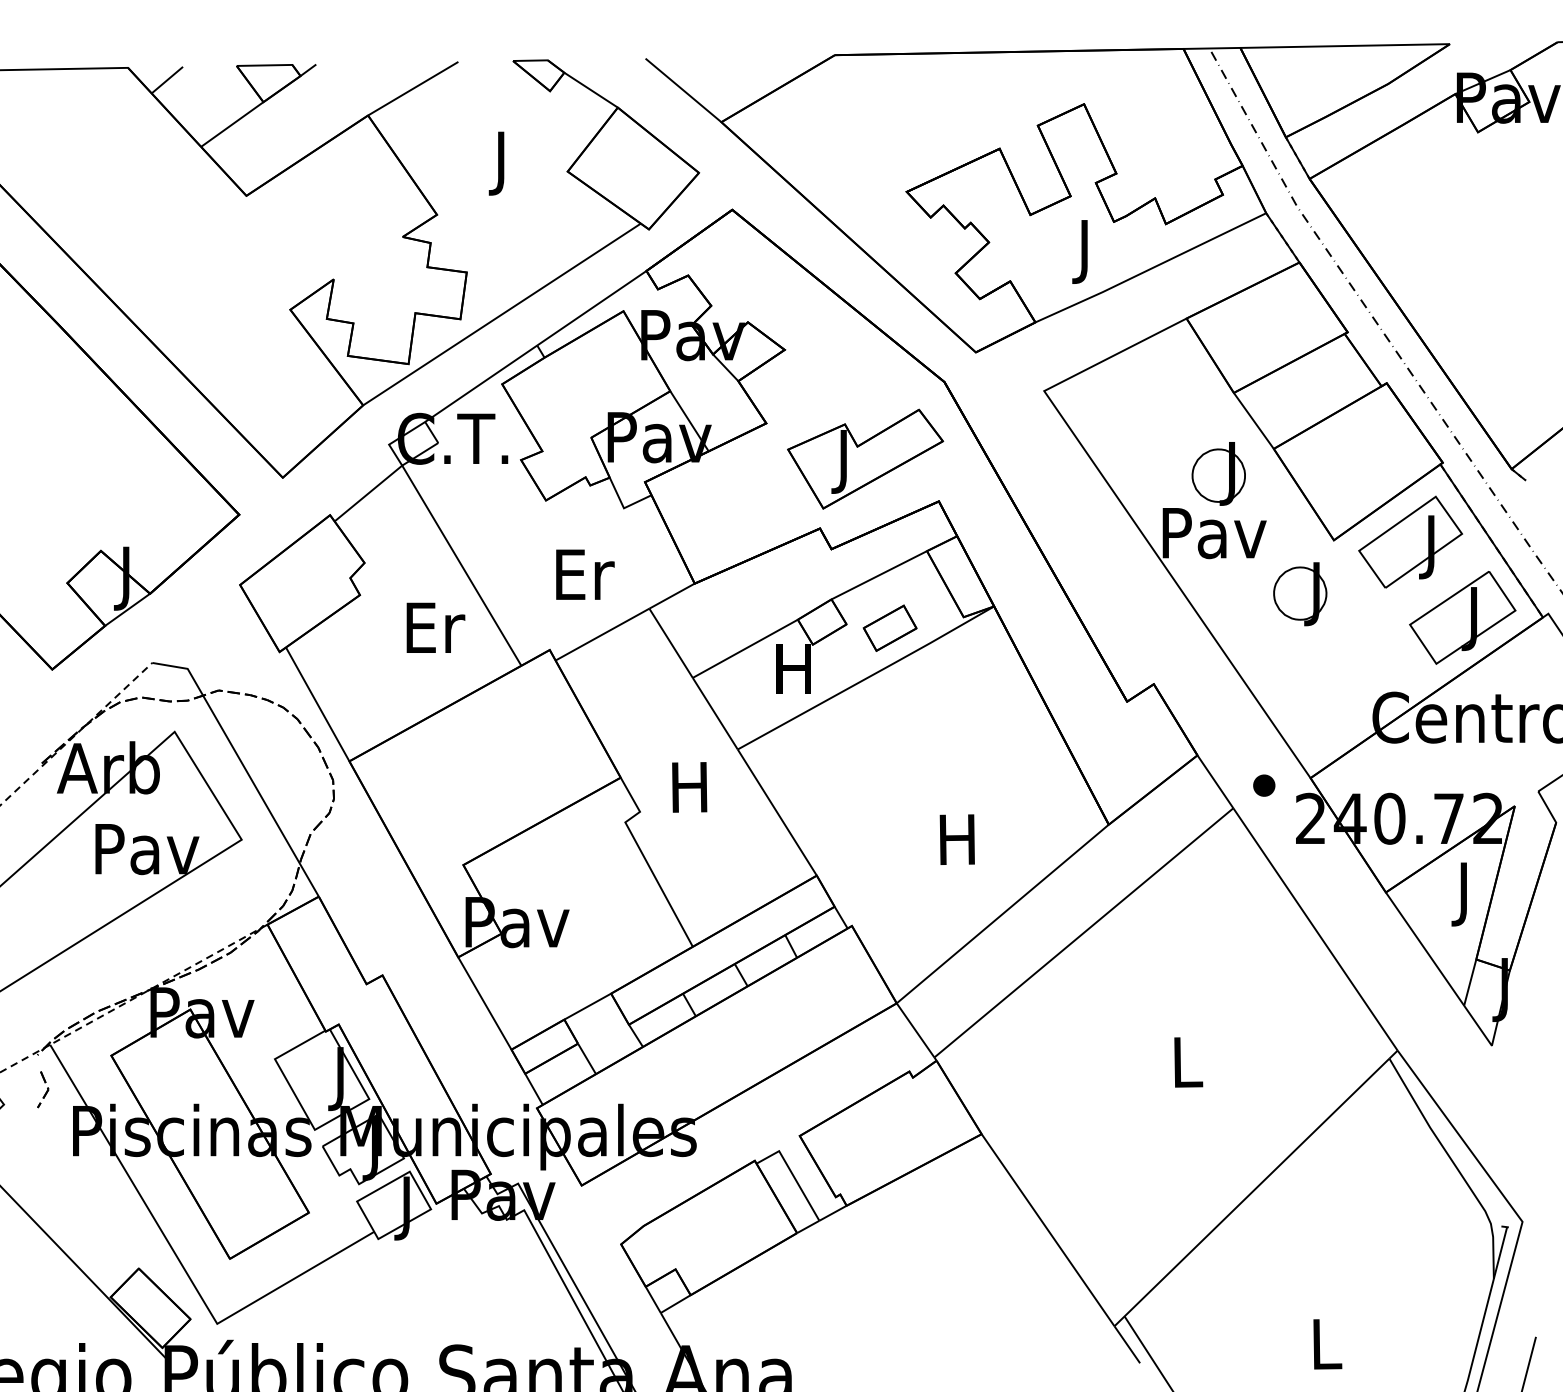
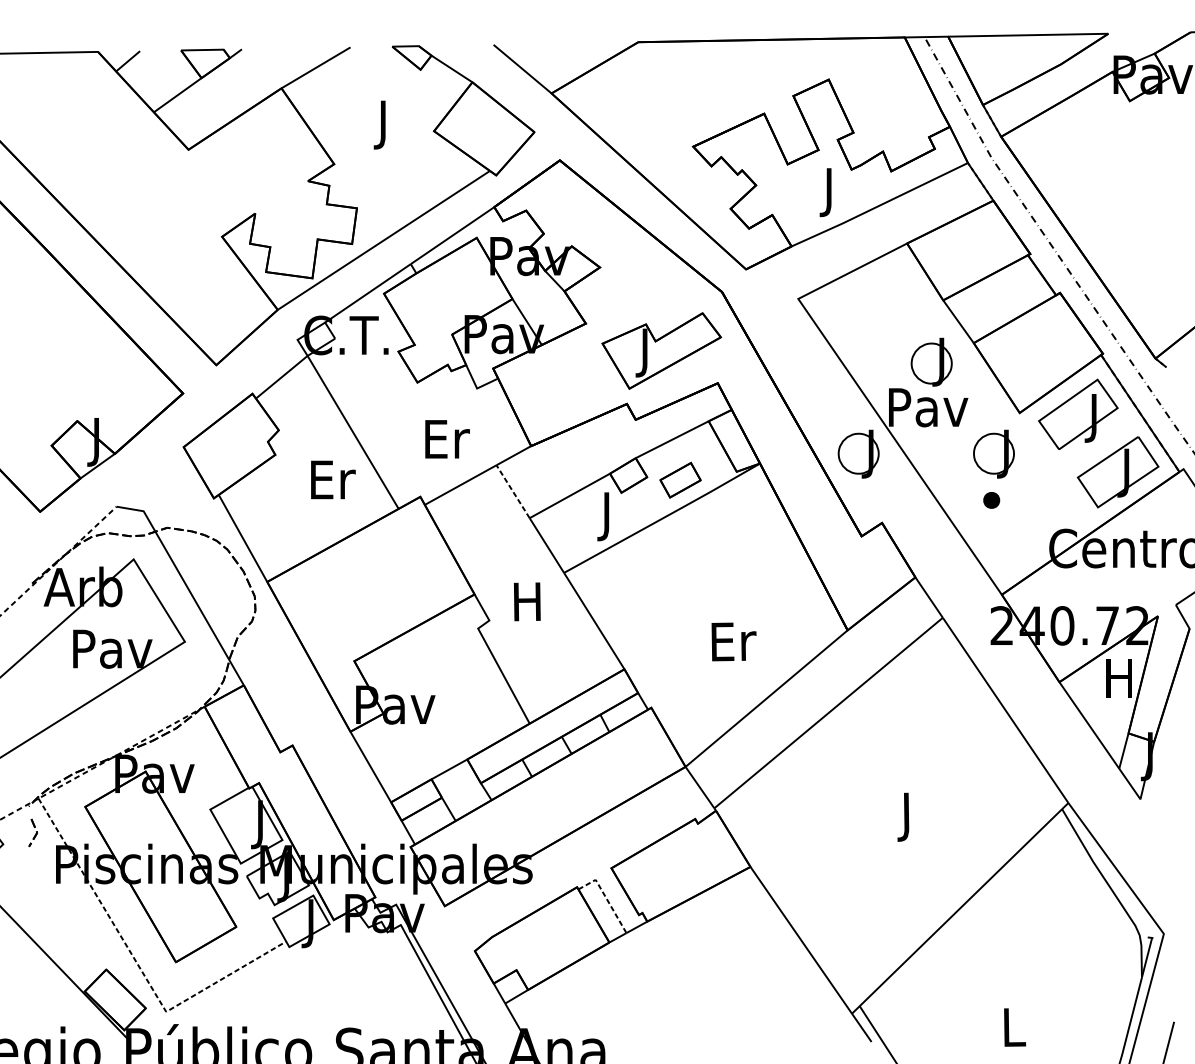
part: (1123, 594) -> (858, 454), added
line: (671, 643) -> (513, 491), solid -> dashed
text: (793, 676) -> (606, 517), H -> J
part: (1264, 785) -> (991, 500), moved
text: (959, 839) -> (733, 641), H -> Er
text: (1463, 894) -> (1118, 683), J -> H
text: (1188, 1069) -> (908, 817), L -> J
line: (792, 1174) -> (605, 897), solid -> dashed
line: (181, 1263) -> (138, 965), solid -> dashed

